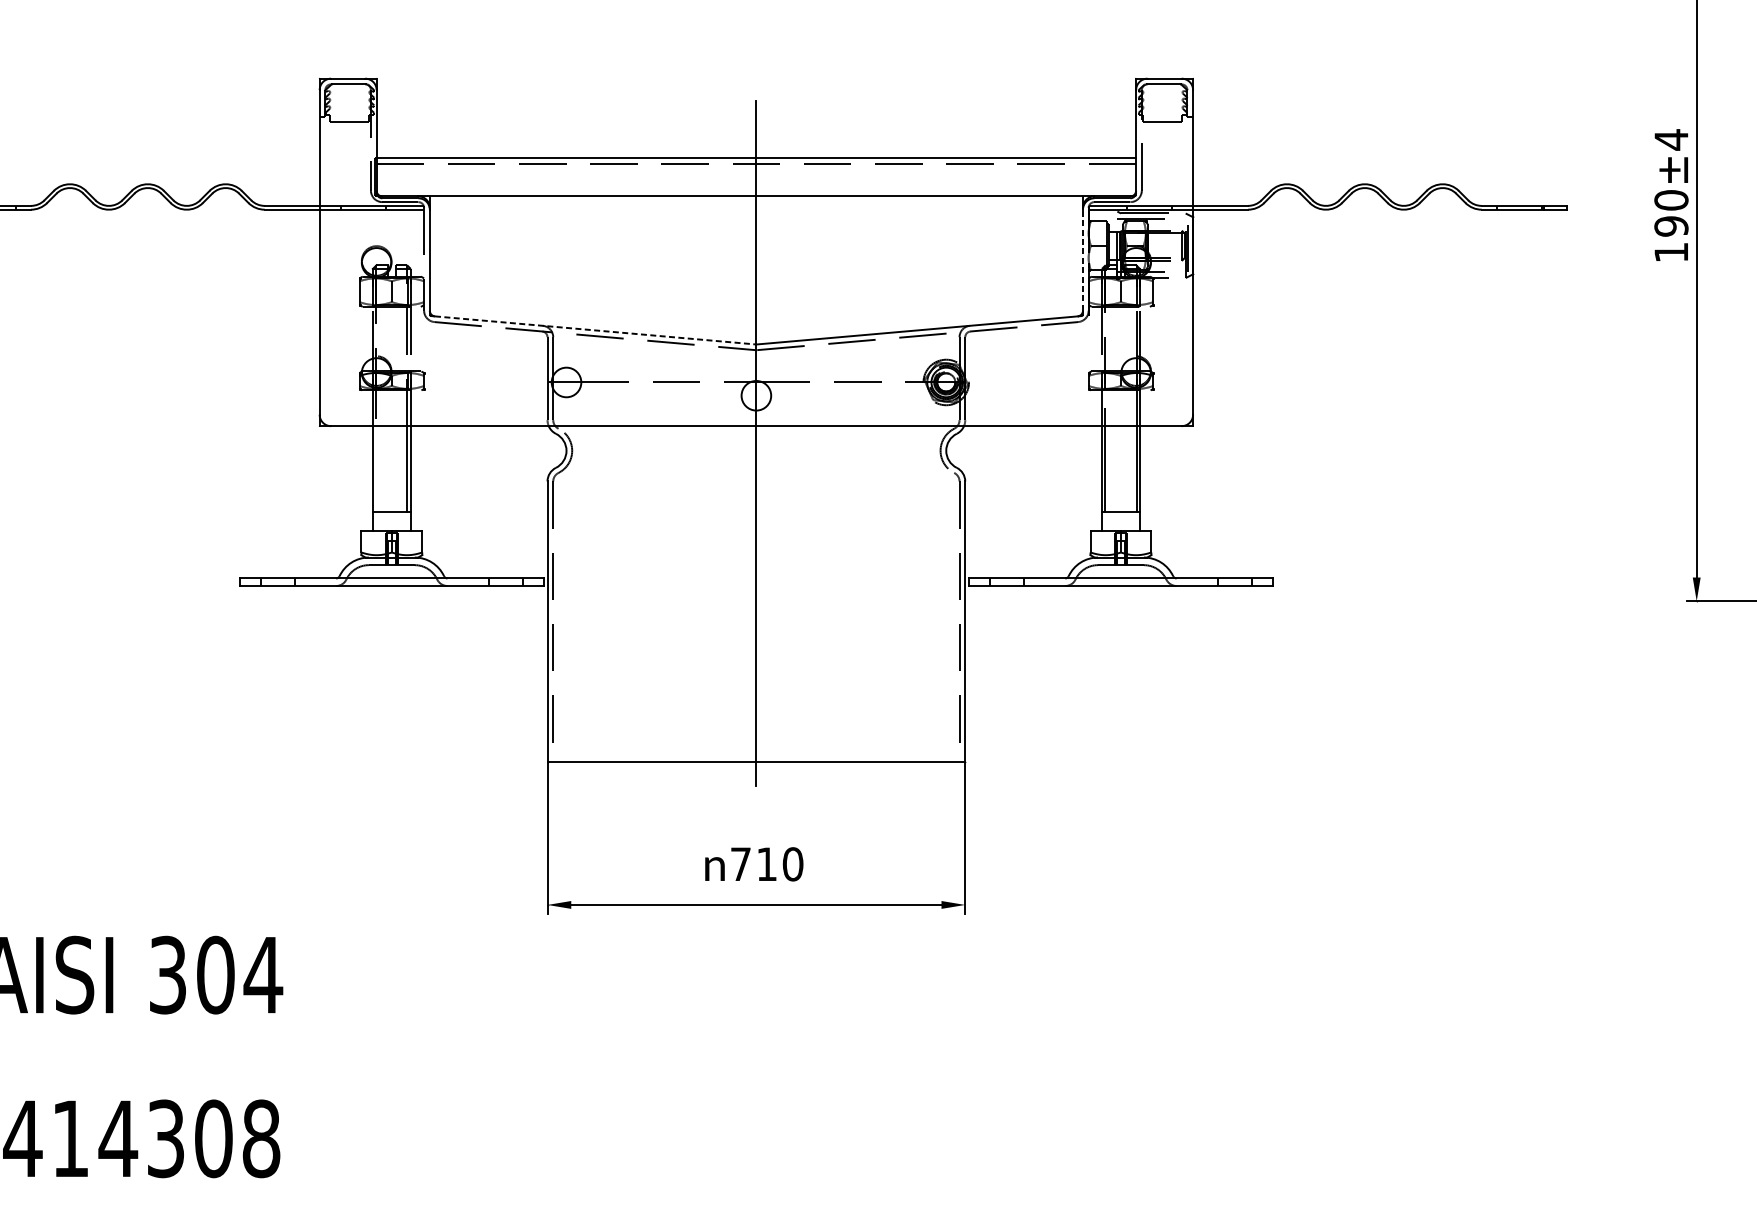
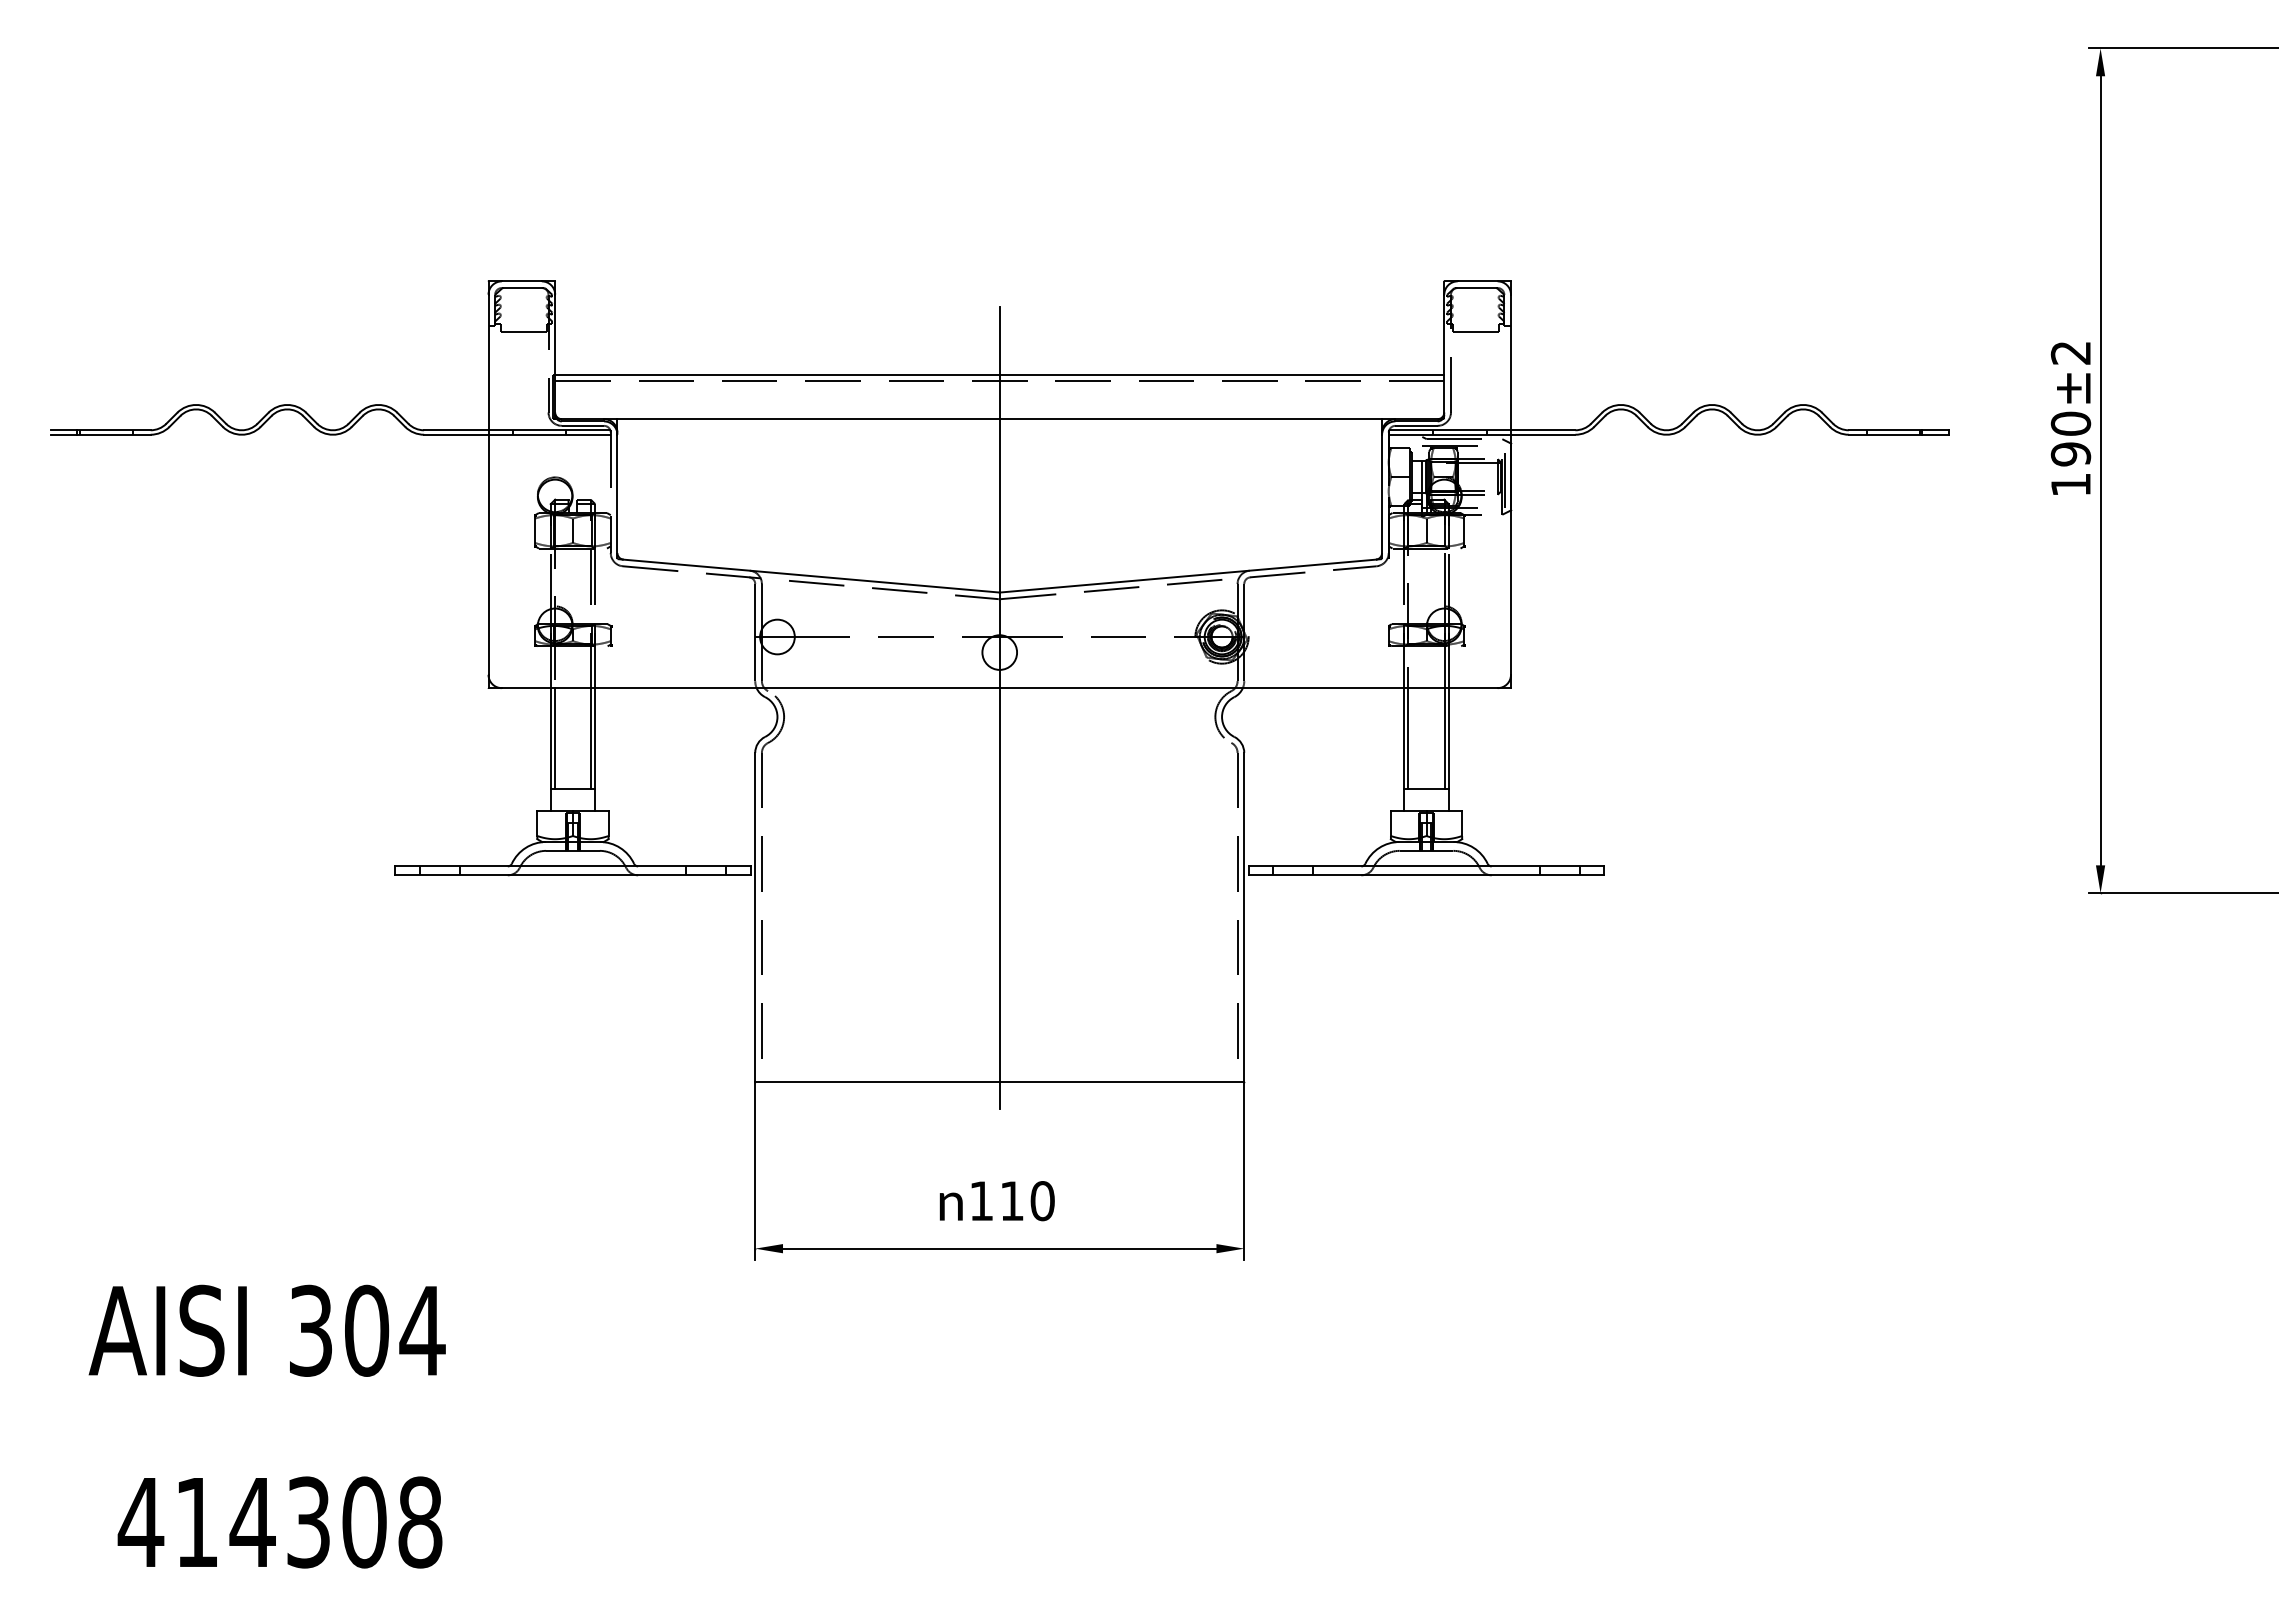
text: (1671, 139) -> (2070, 352), ±4 -> ±2
line: (1083, 259) -> (1382, 493), dashed -> solid
line: (595, 330) -> (811, 576), dashed -> solid
line: (376, 469) -> (554, 738), added
text: (740, 863) -> (981, 1200), 710 -> 110

